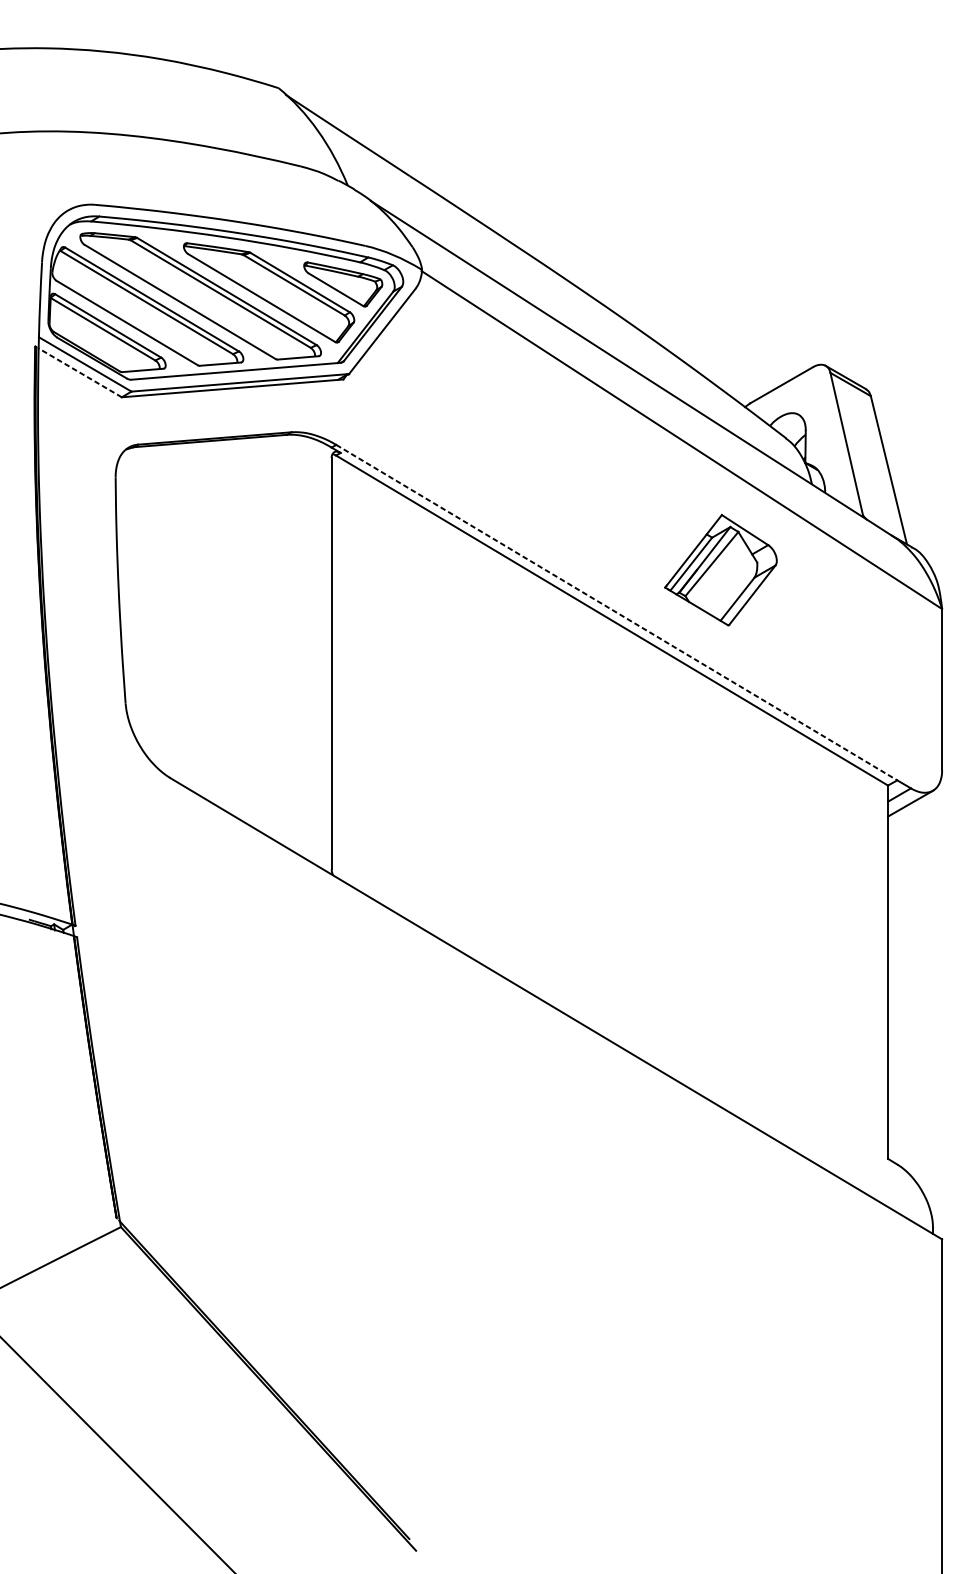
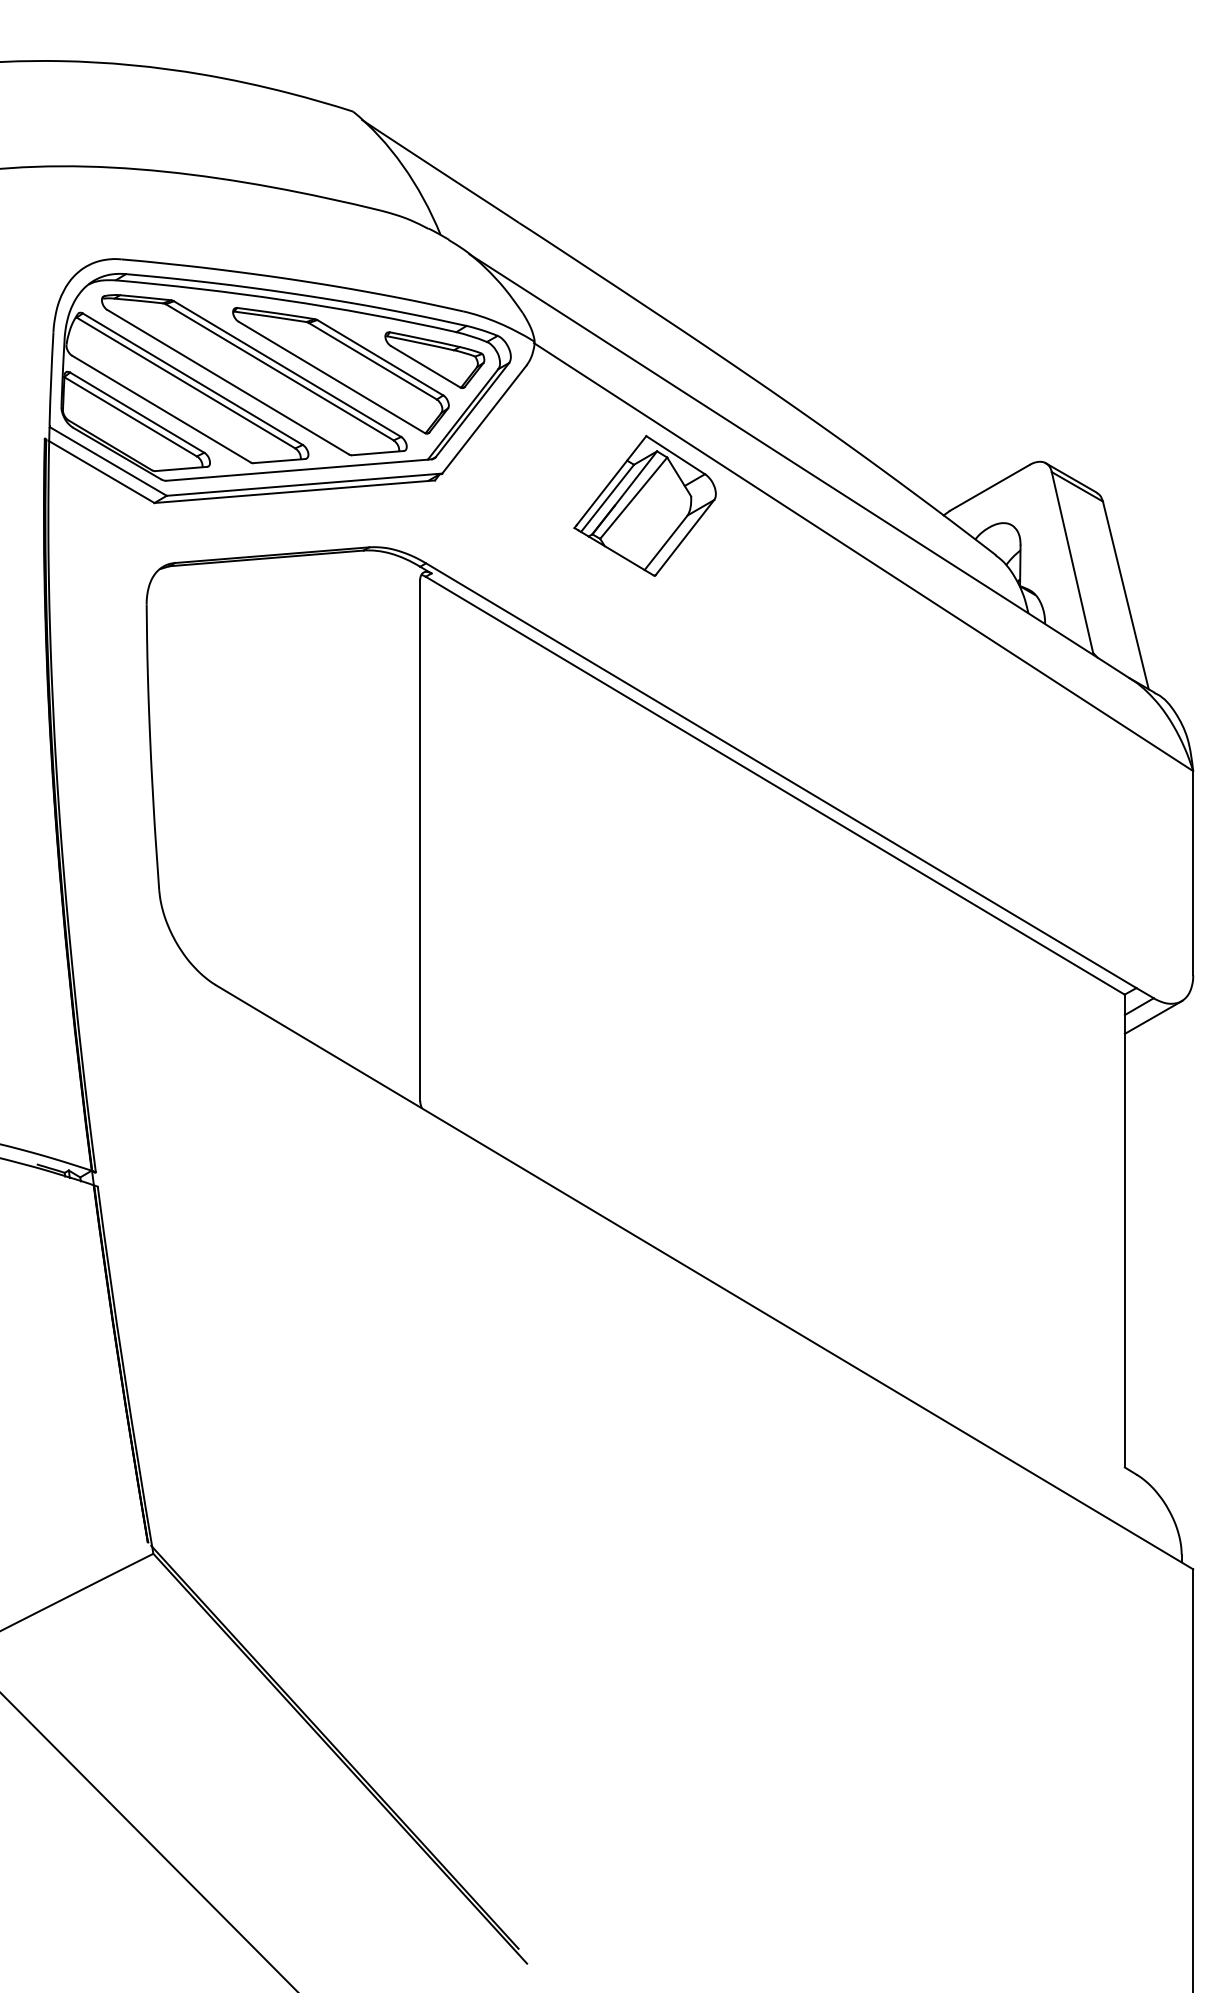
line: (79, 372) -> (101, 471), dashed -> solid
part: (720, 569) -> (644, 505), moved
line: (616, 612) -> (781, 775), dashed -> solid

